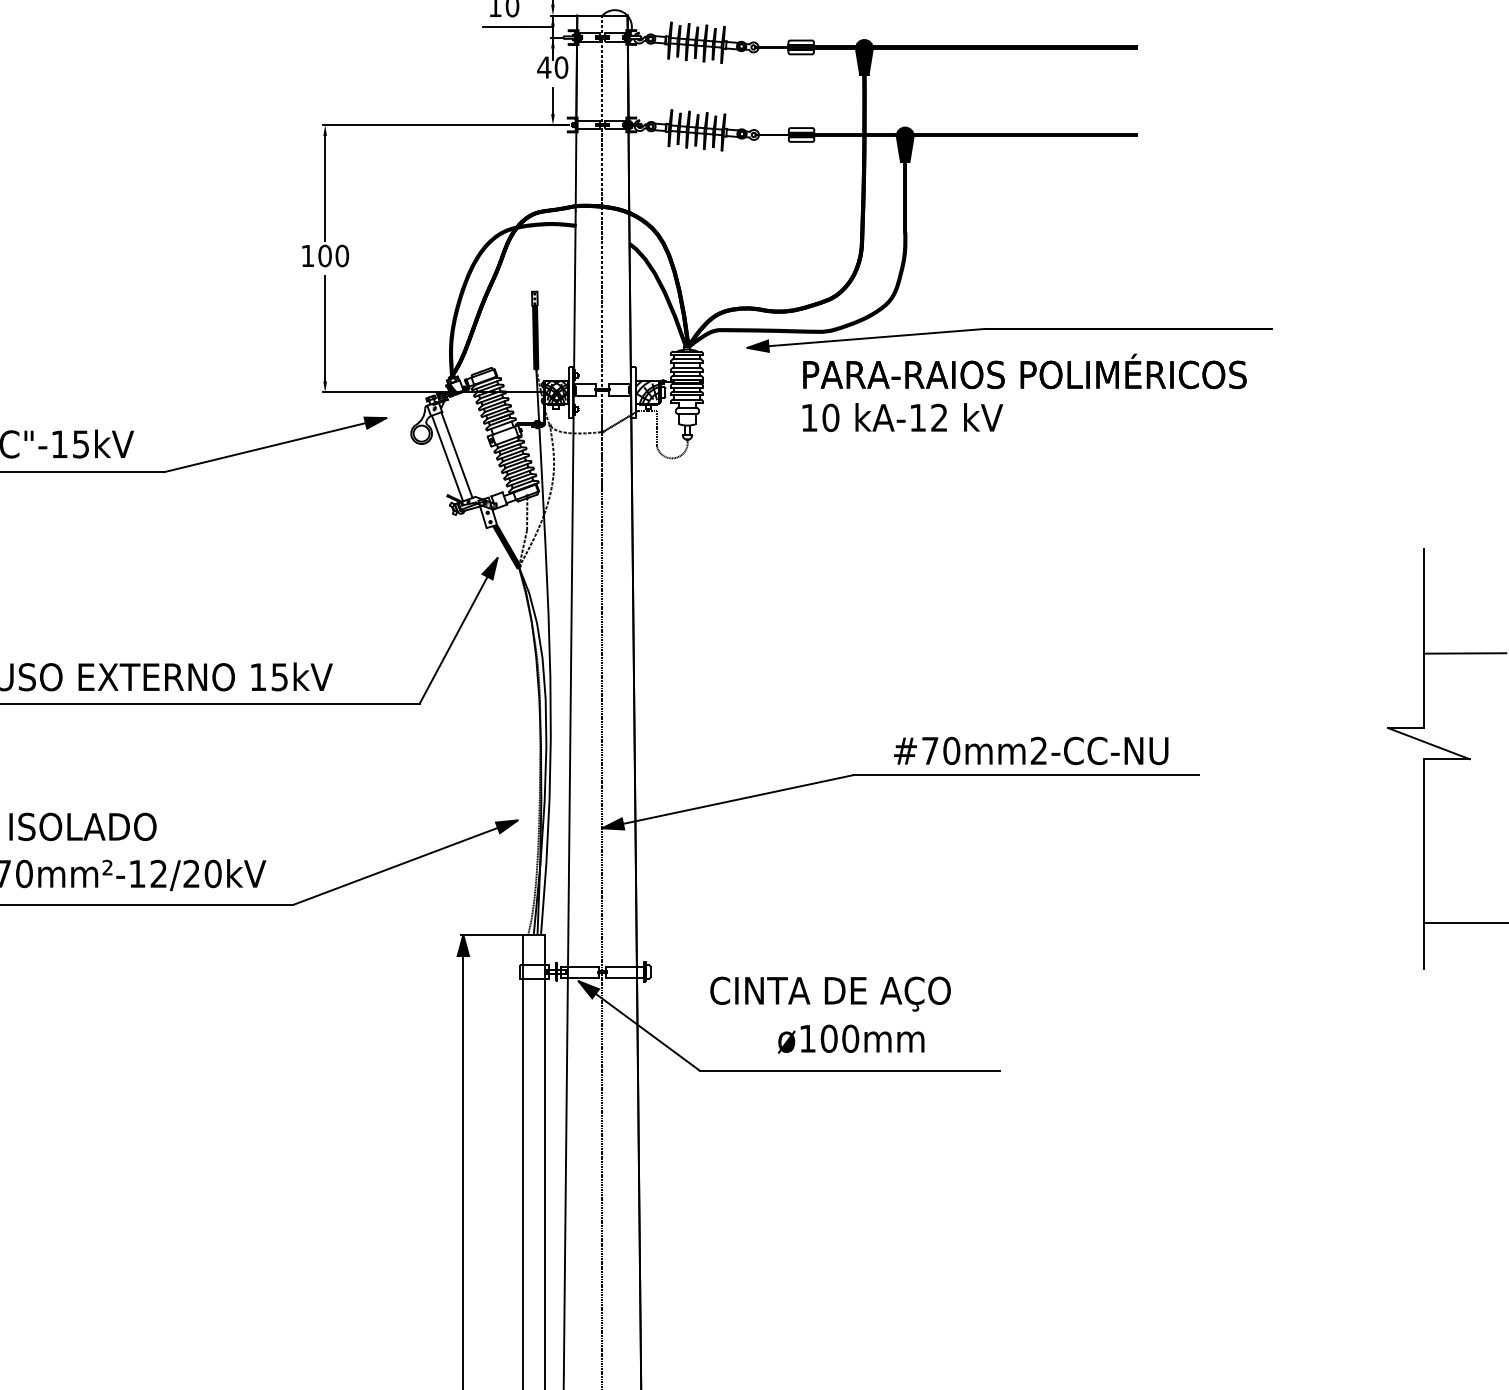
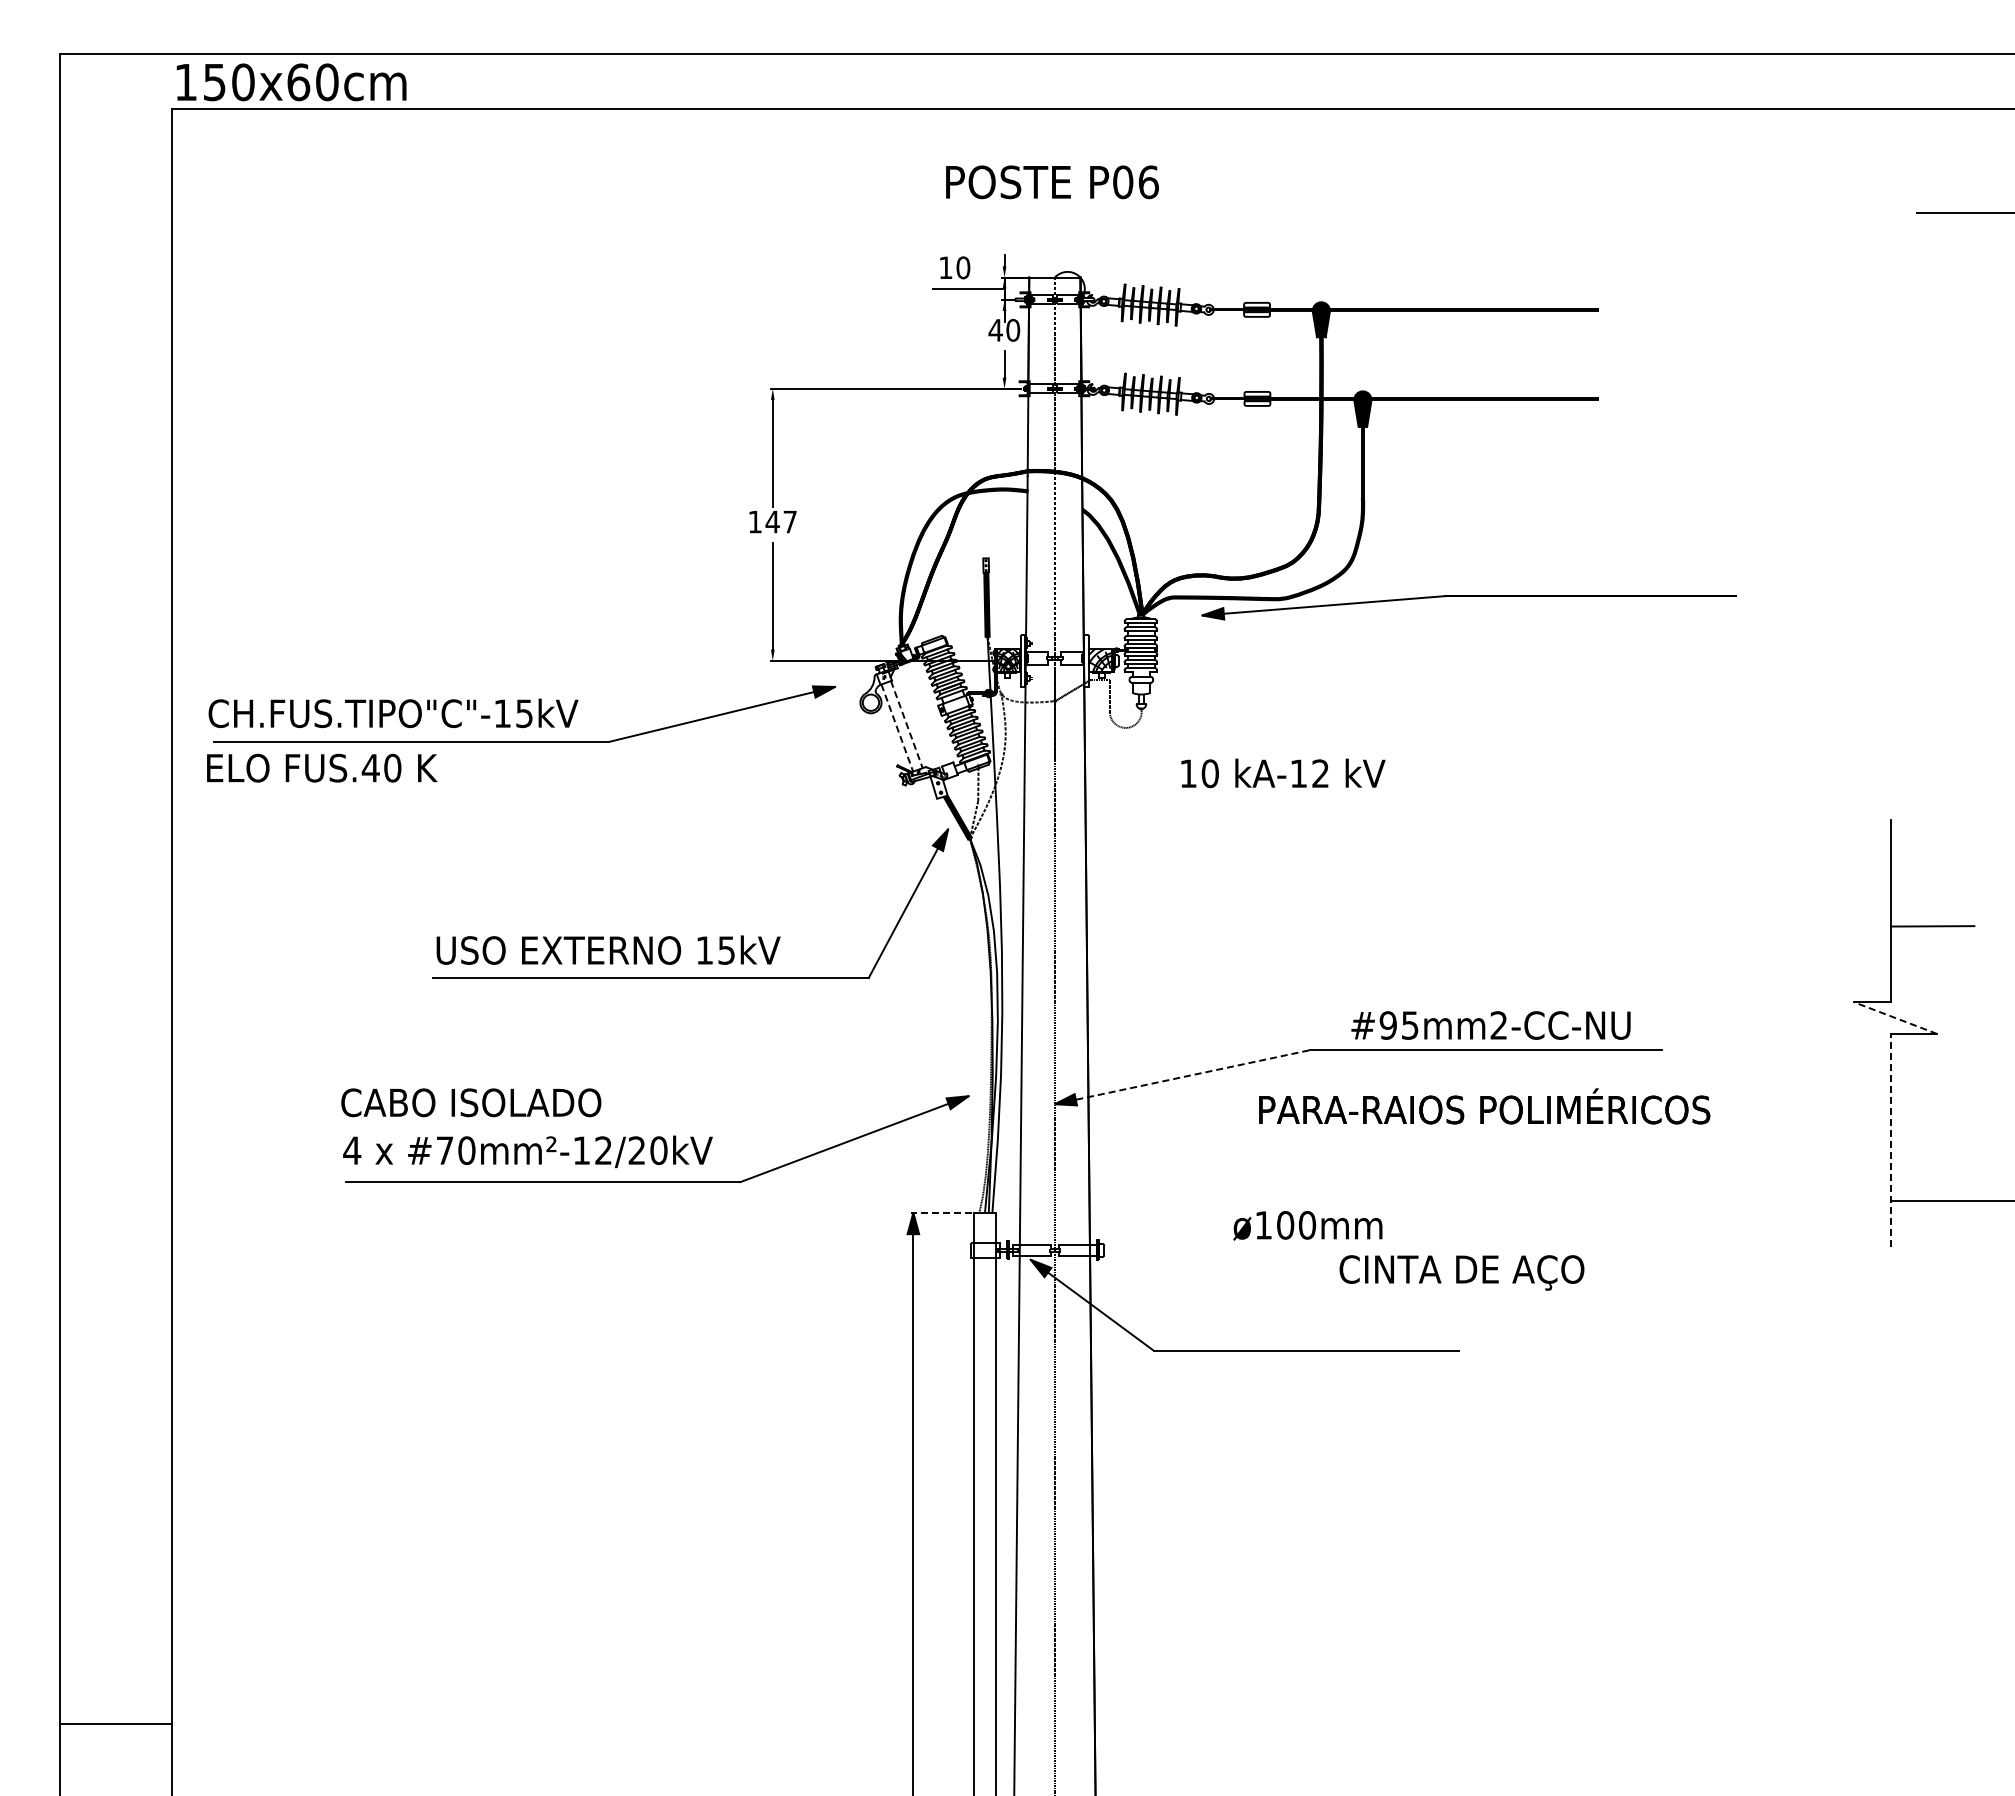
text: (333, 255) -> (781, 521), 100 -> 147
text: (1024, 371) -> (1484, 1106), moved
text: (902, 417) -> (1283, 773), moved
line: (457, 456) -> (907, 725), solid -> dashed
line: (447, 458) -> (897, 728), solid -> dashed
line: (1428, 743) -> (1895, 1017), solid -> dashed
text: (940, 750) -> (1398, 1025), #70mm2-CC-NU -> #95mm2-CC-NU
line: (727, 802) -> (1182, 1077), solid -> dashed
line: (1423, 863) -> (1890, 1140), solid -> dashed
line: (490, 934) -> (940, 1212), solid -> dashed
text: (830, 993) -> (1461, 1272), moved
text: (850, 1038) -> (1307, 1225), moved

